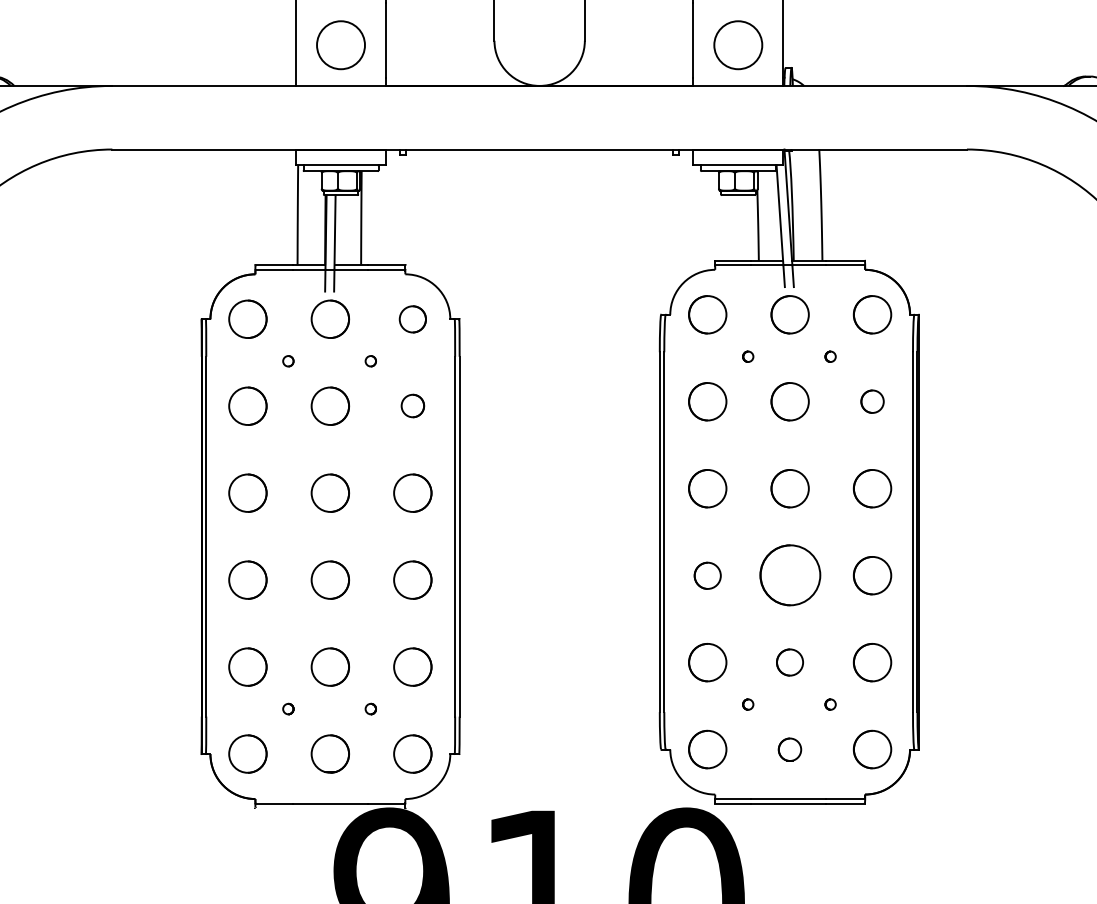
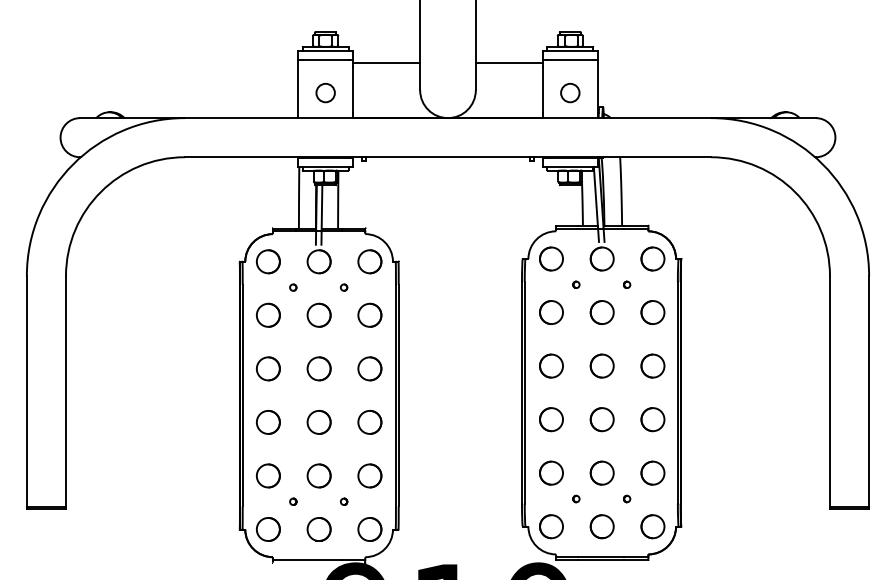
circle: (340, 44) -> (325, 92), size x0.62
circle: (738, 44) -> (570, 92), size x0.62
part: (412, 318) -> (369, 261), size x1.43
part: (871, 401) -> (652, 312), size x1.67
part: (412, 404) -> (369, 314), size x1.67
part: (707, 575) -> (551, 419), size x1.43
part: (788, 575) -> (601, 419), size x0.62
part: (788, 661) -> (601, 472), size x1.43
part: (788, 749) -> (601, 526), size x1.67

